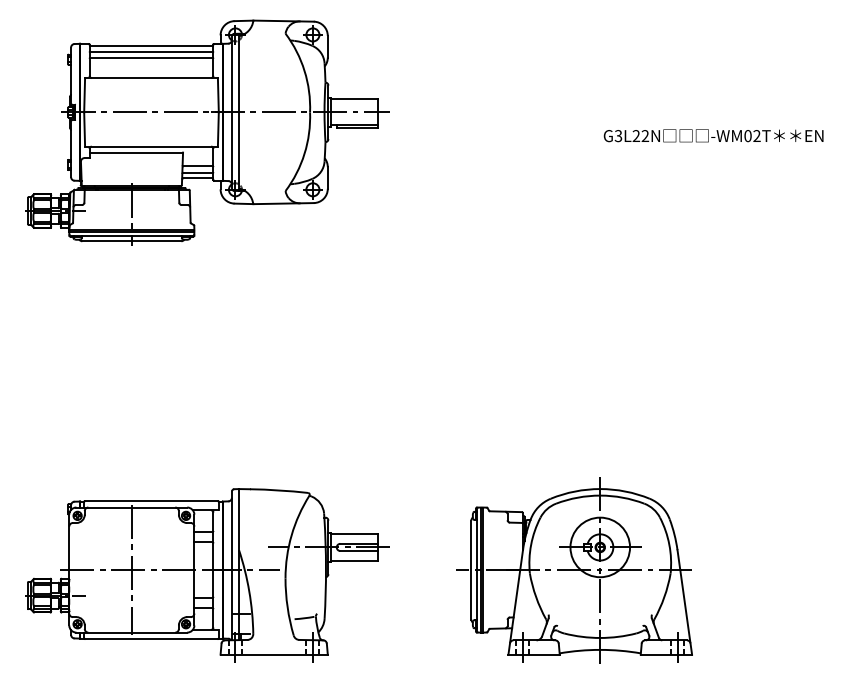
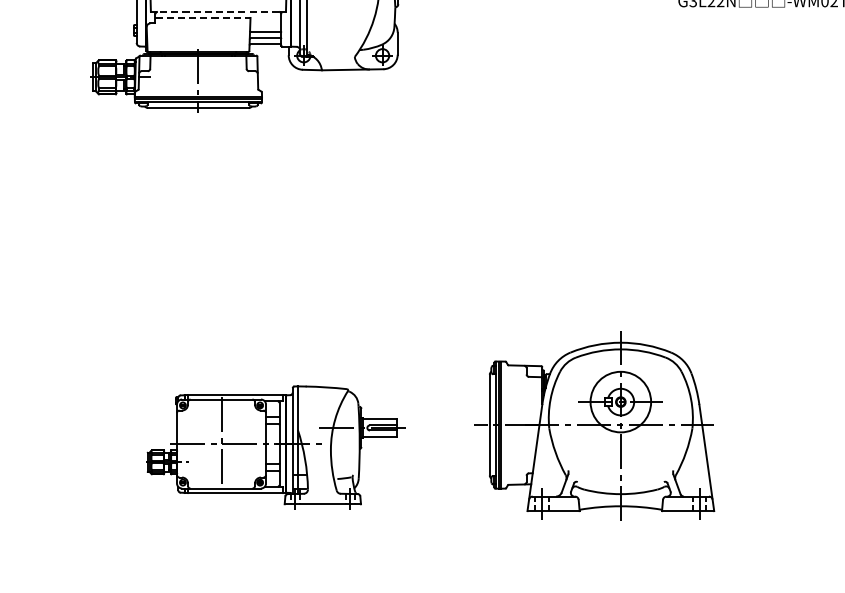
line: (151, 146) -> (218, 11), solid -> dashed
line: (136, 152) -> (203, 17), solid -> dashed
part: (574, 570) -> (594, 425), moved
part: (207, 575) -> (275, 447), size x0.7

